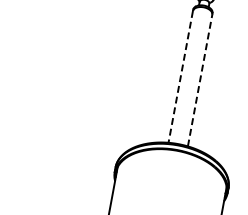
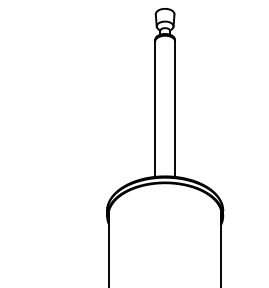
line: (180, 77) -> (155, 109), dashed -> solid
line: (200, 80) -> (175, 109), dashed -> solid

